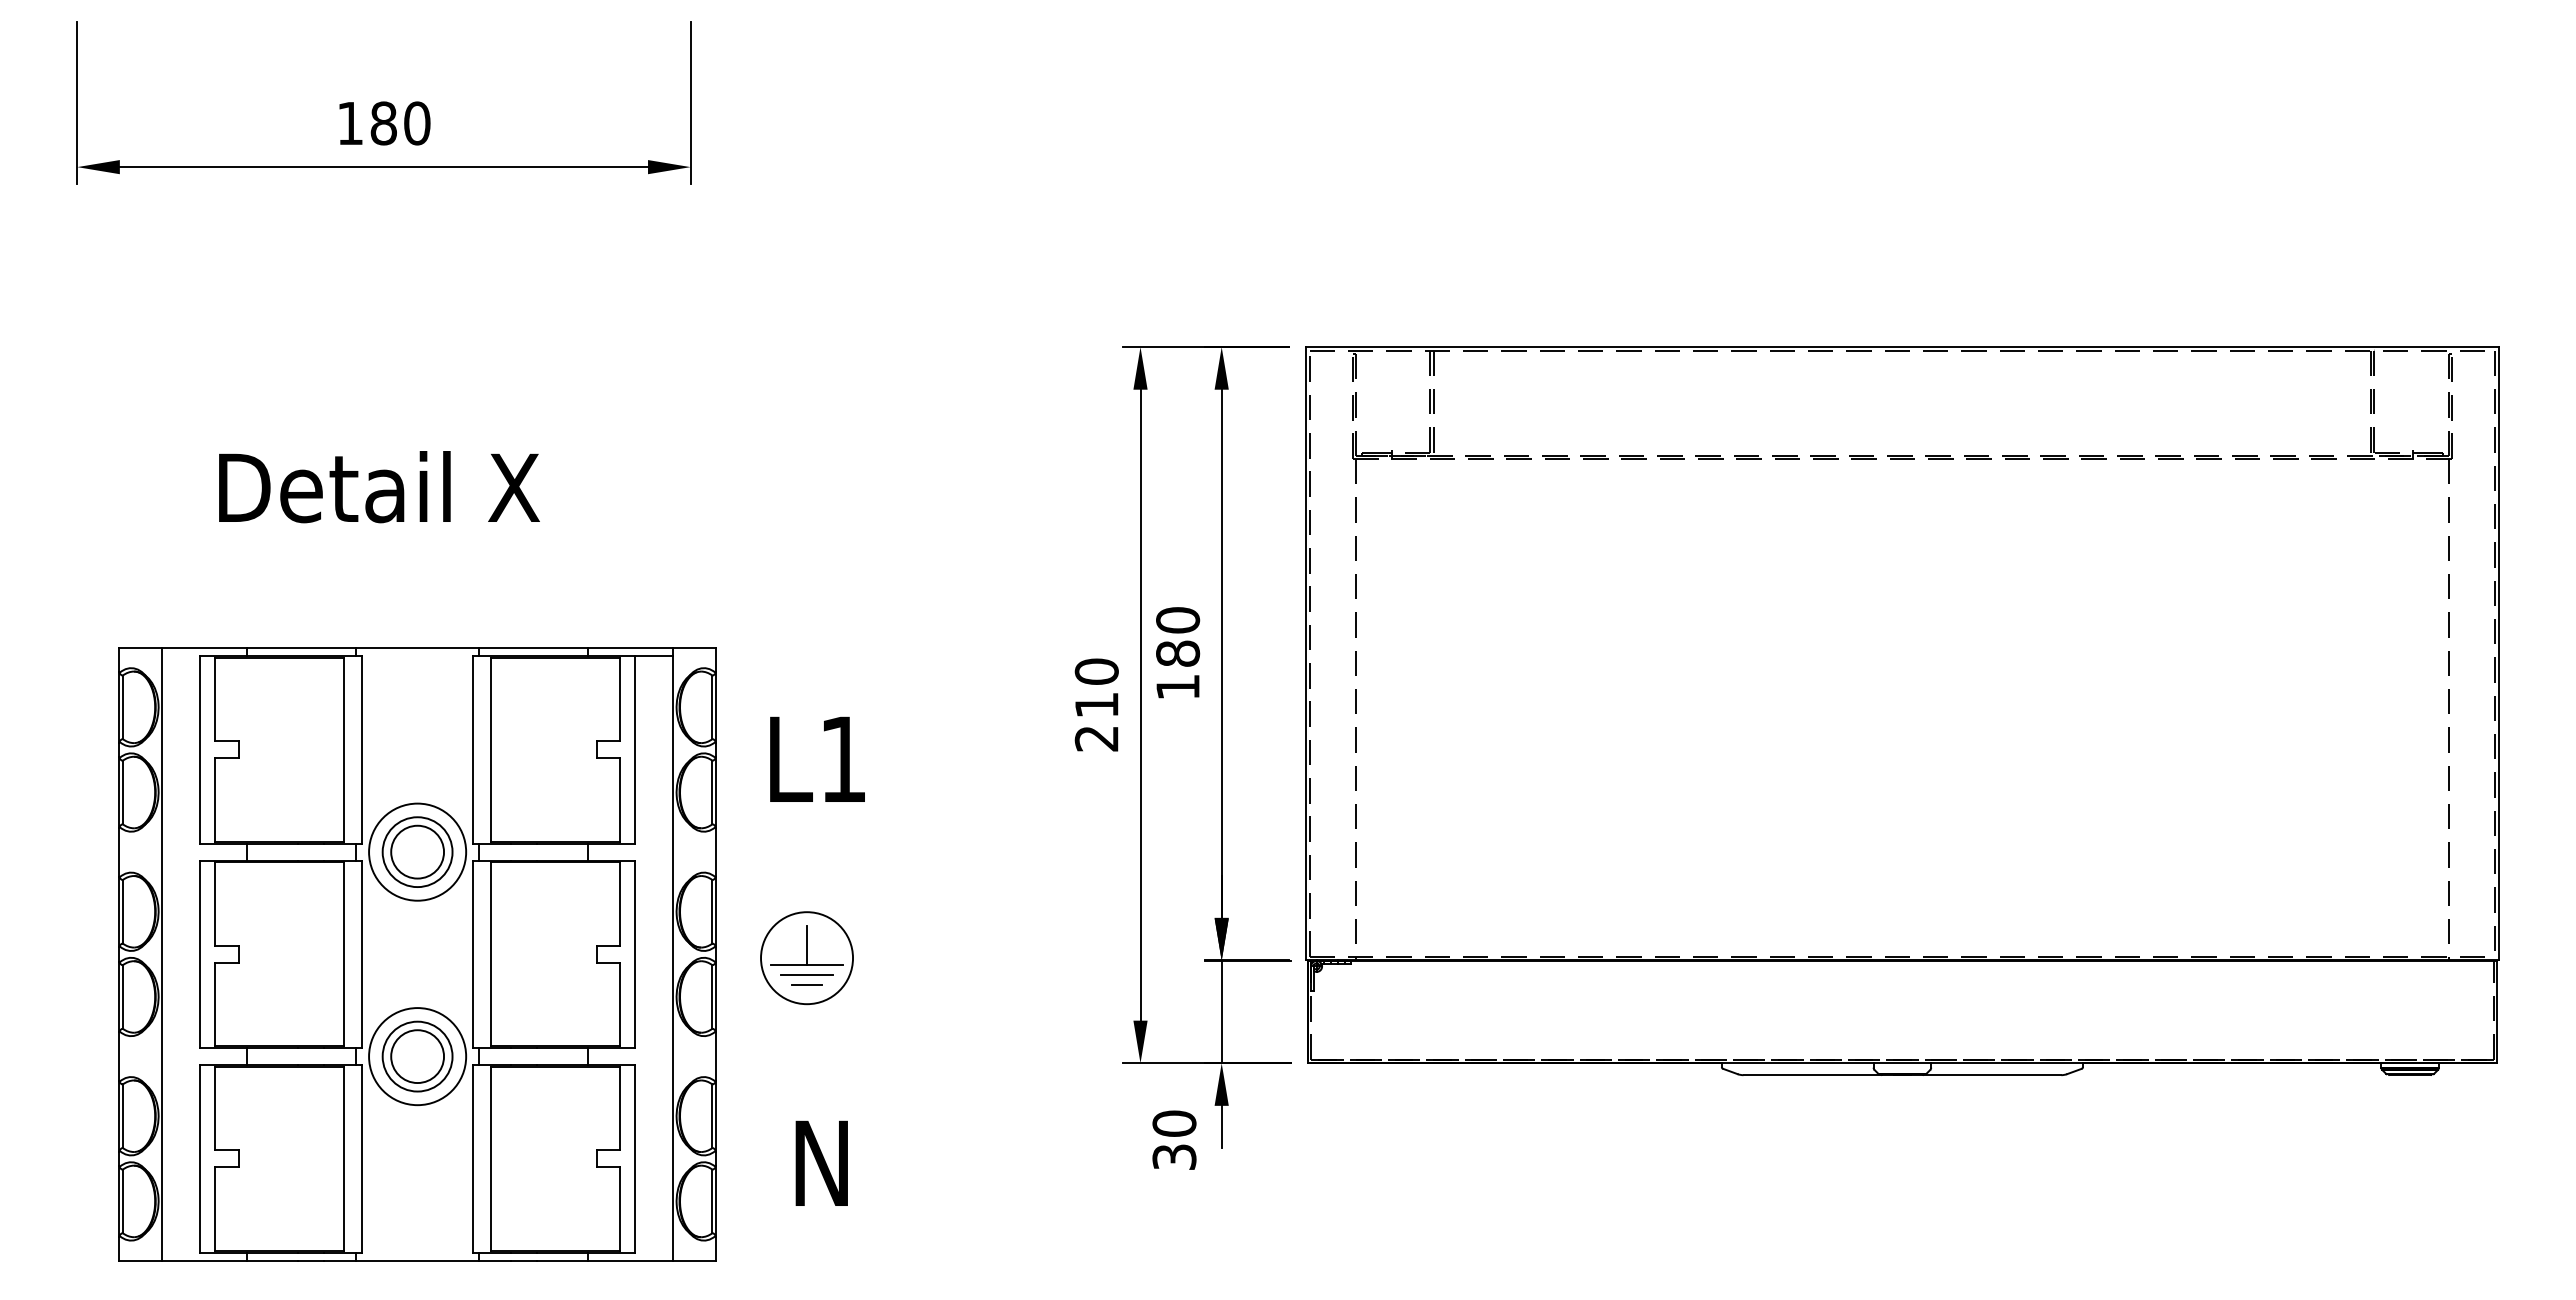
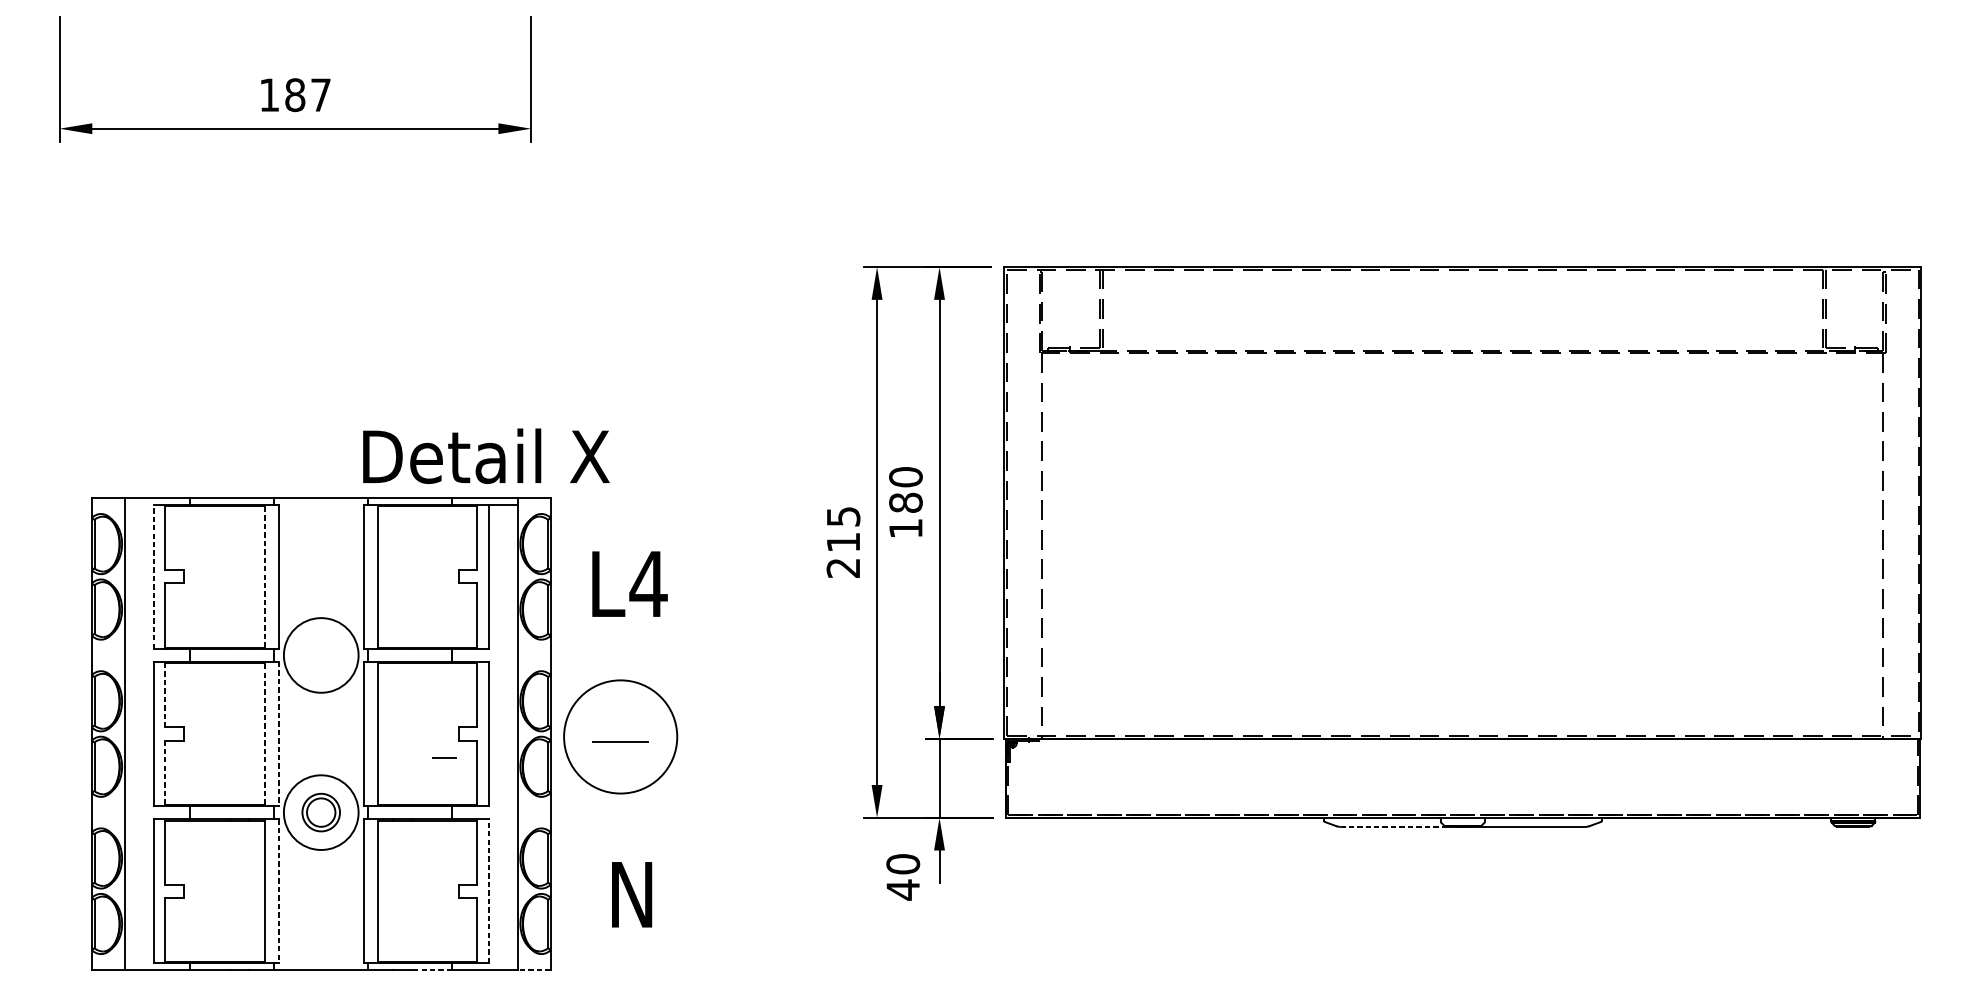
text: (417, 123) -> (321, 95), 180 -> 187
text: (379, 487) -> (486, 456), moved
text: (1096, 671) -> (843, 516), 210 -> 215
line: (199, 749) -> (153, 576), solid -> dashed
line: (344, 749) -> (265, 576), solid -> dashed
text: (843, 758) -> (648, 583), L1 -> L4
part: (417, 851) -> (321, 654), removed
line: (214, 904) -> (165, 695), solid -> dashed
line: (807, 945) -> (621, 727), removed
line: (344, 953) -> (265, 733), solid -> dashed
line: (362, 954) -> (278, 734), solid -> dashed
circle: (807, 958) -> (621, 737), size x1.6
line: (806, 975) -> (620, 750), removed
line: (806, 984) -> (444, 757), moved
line: (214, 1004) -> (165, 772), solid -> dashed
part: (417, 1056) -> (321, 812), size x0.7
line: (1812, 1075) -> (1393, 827), solid -> dashed
text: (1174, 1157) -> (903, 890), 30 -> 40
line: (362, 1158) -> (278, 890), solid -> dashed
line: (635, 1158) -> (488, 890), solid -> dashed
line: (562, 1261) -> (432, 970), solid -> dashed
line: (693, 1261) -> (533, 970), solid -> dashed

